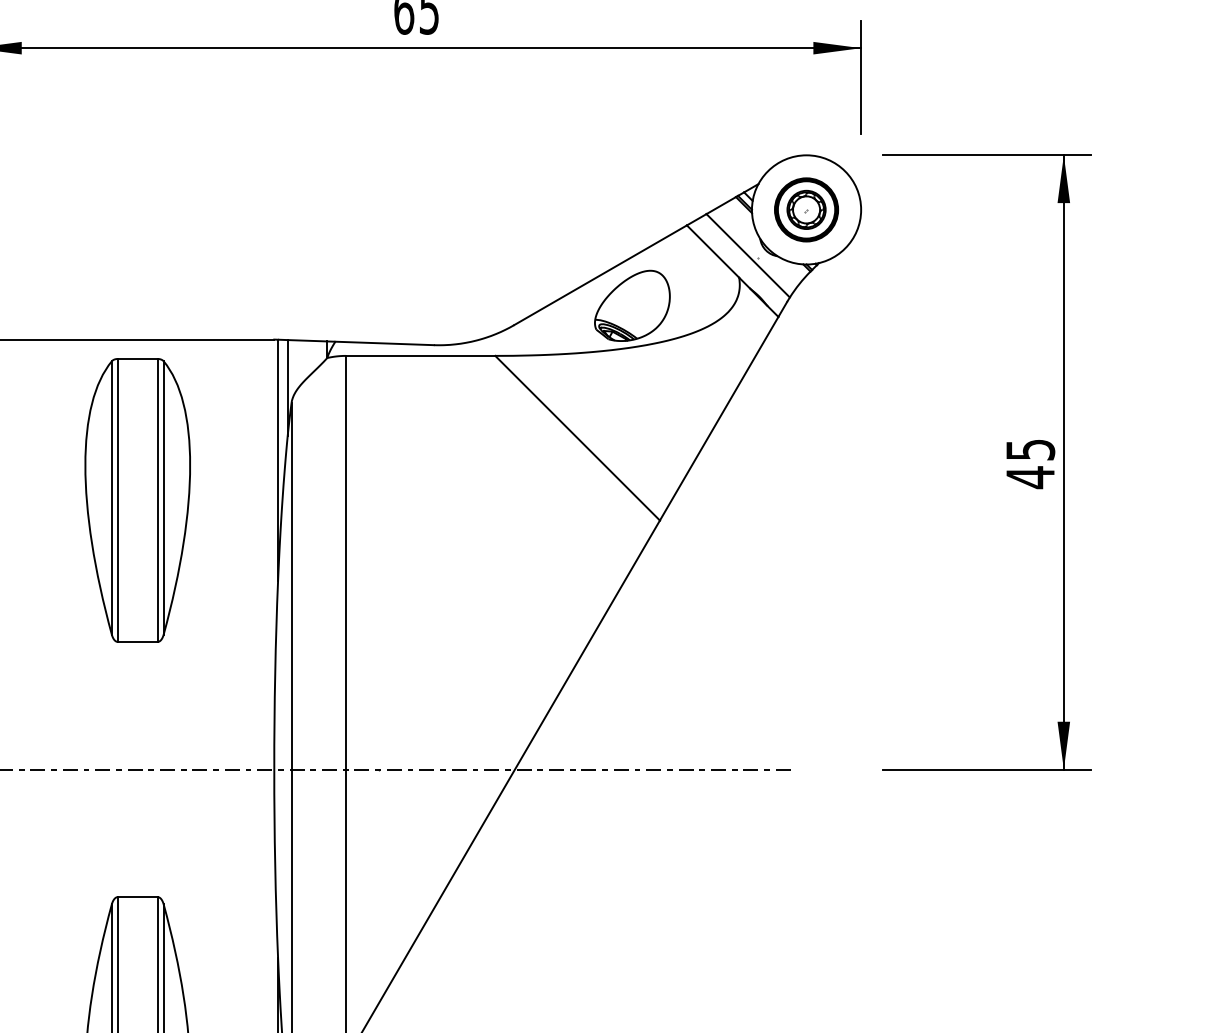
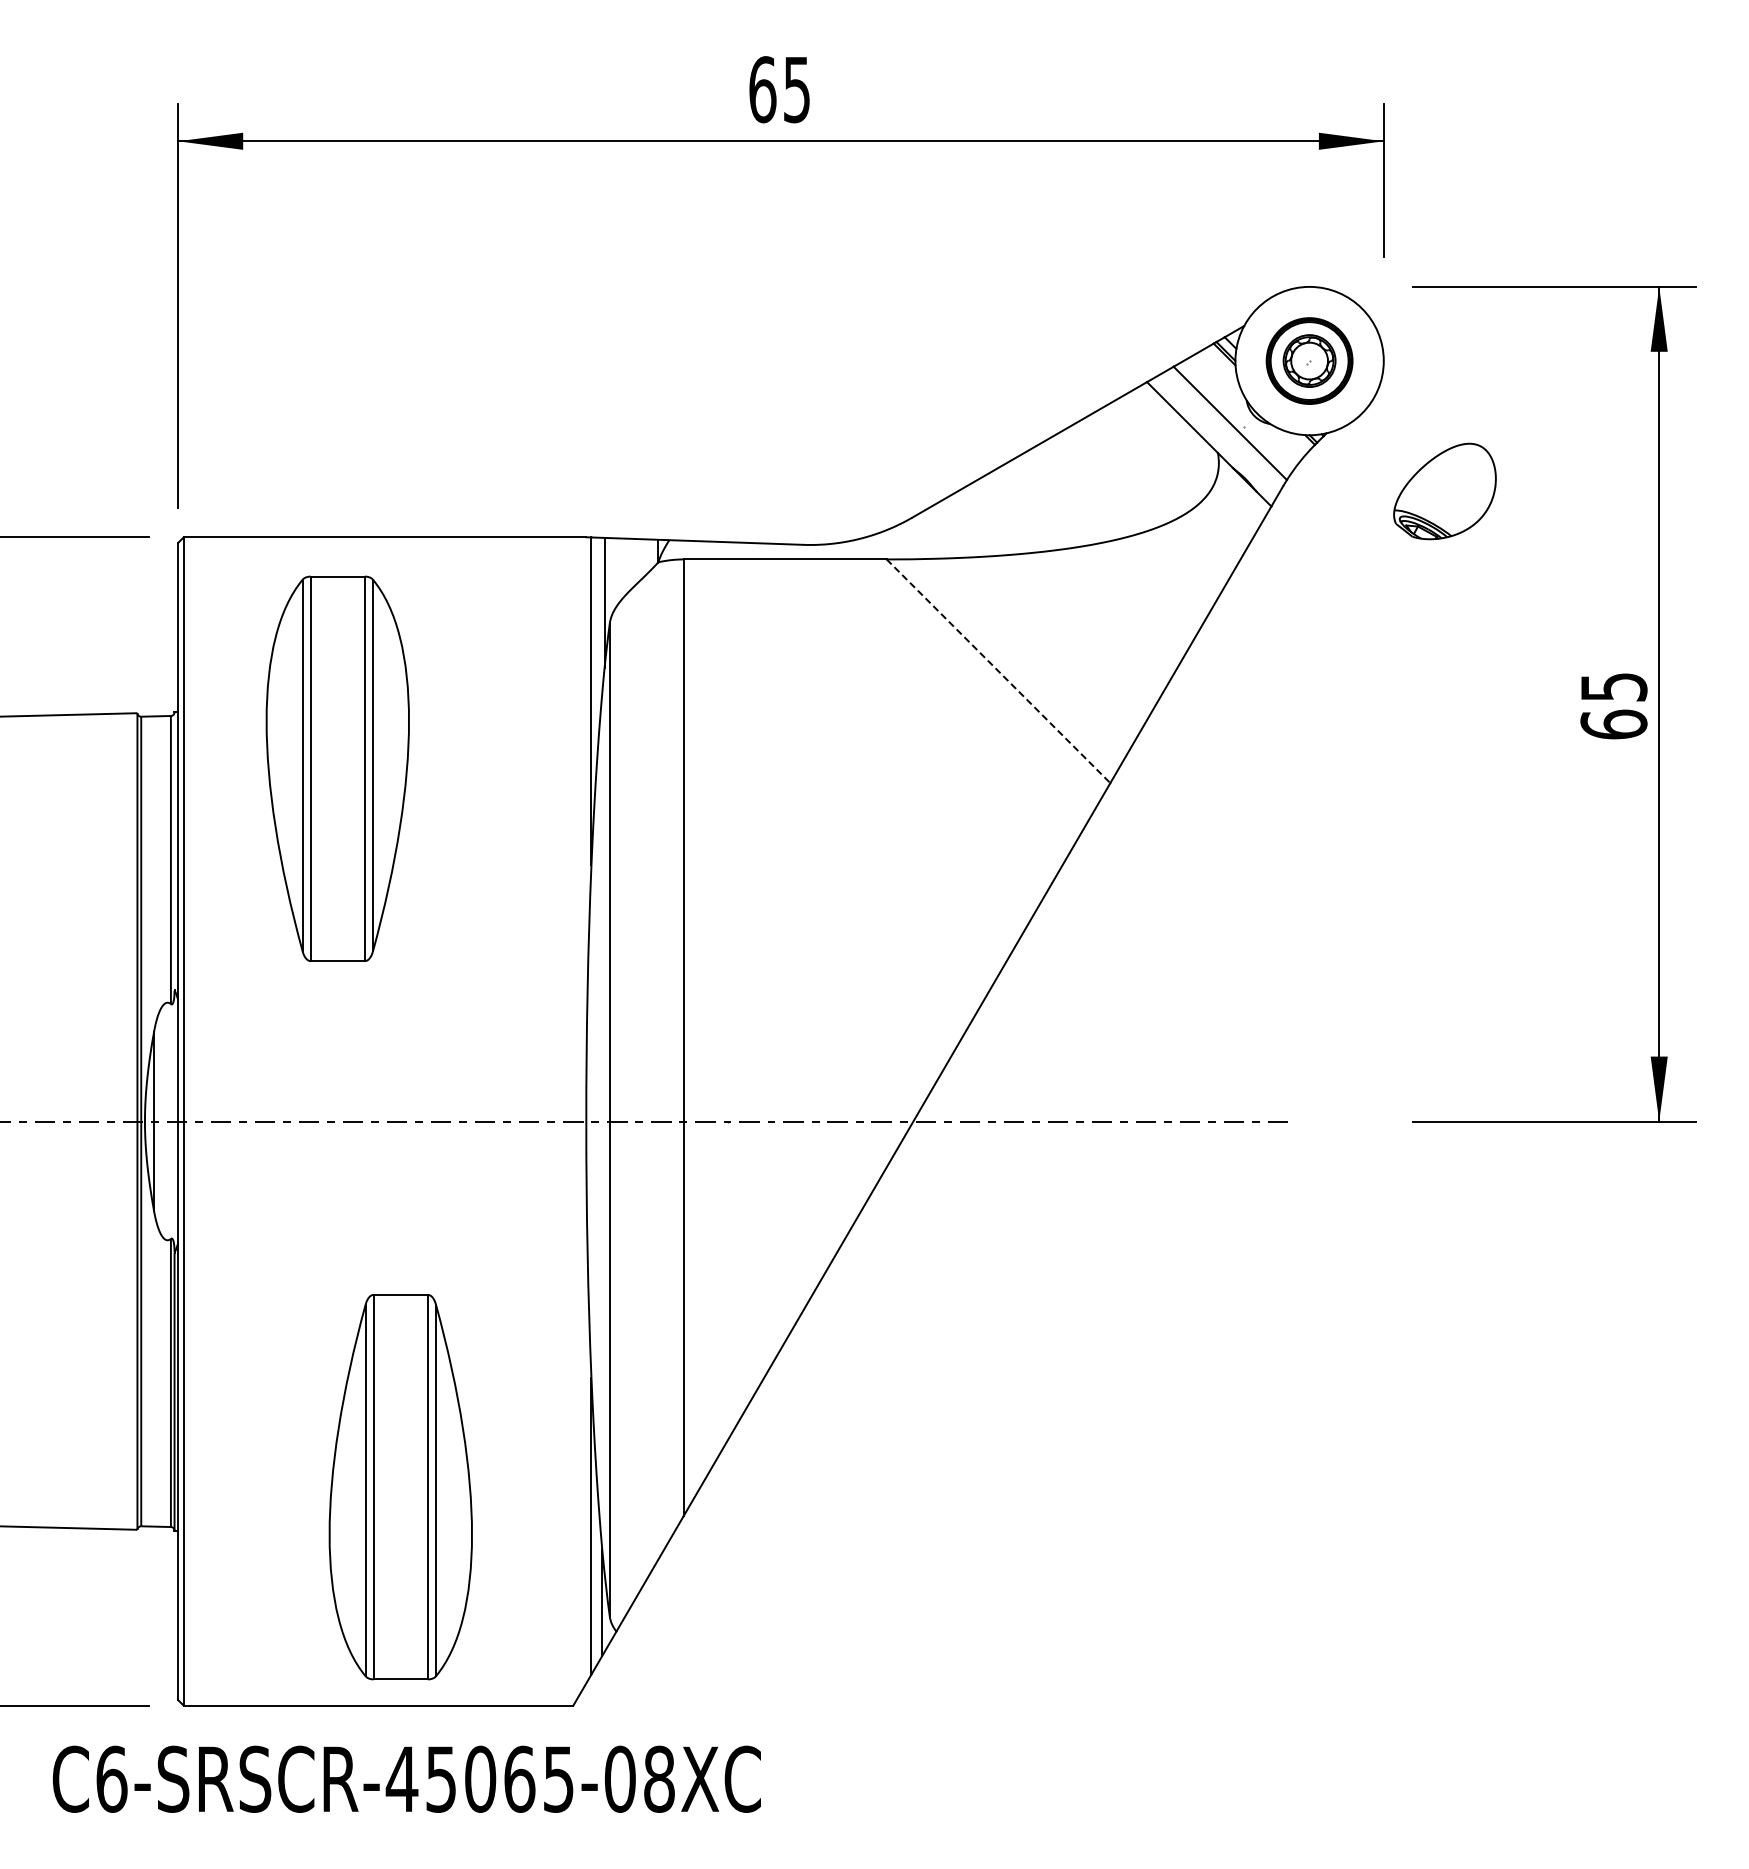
part: (632, 305) -> (1444, 491), moved
line: (577, 438) -> (998, 671), solid -> dashed
text: (1030, 477) -> (1613, 724), 45 -> 65
part: (137, 500) -> (337, 768), moved

